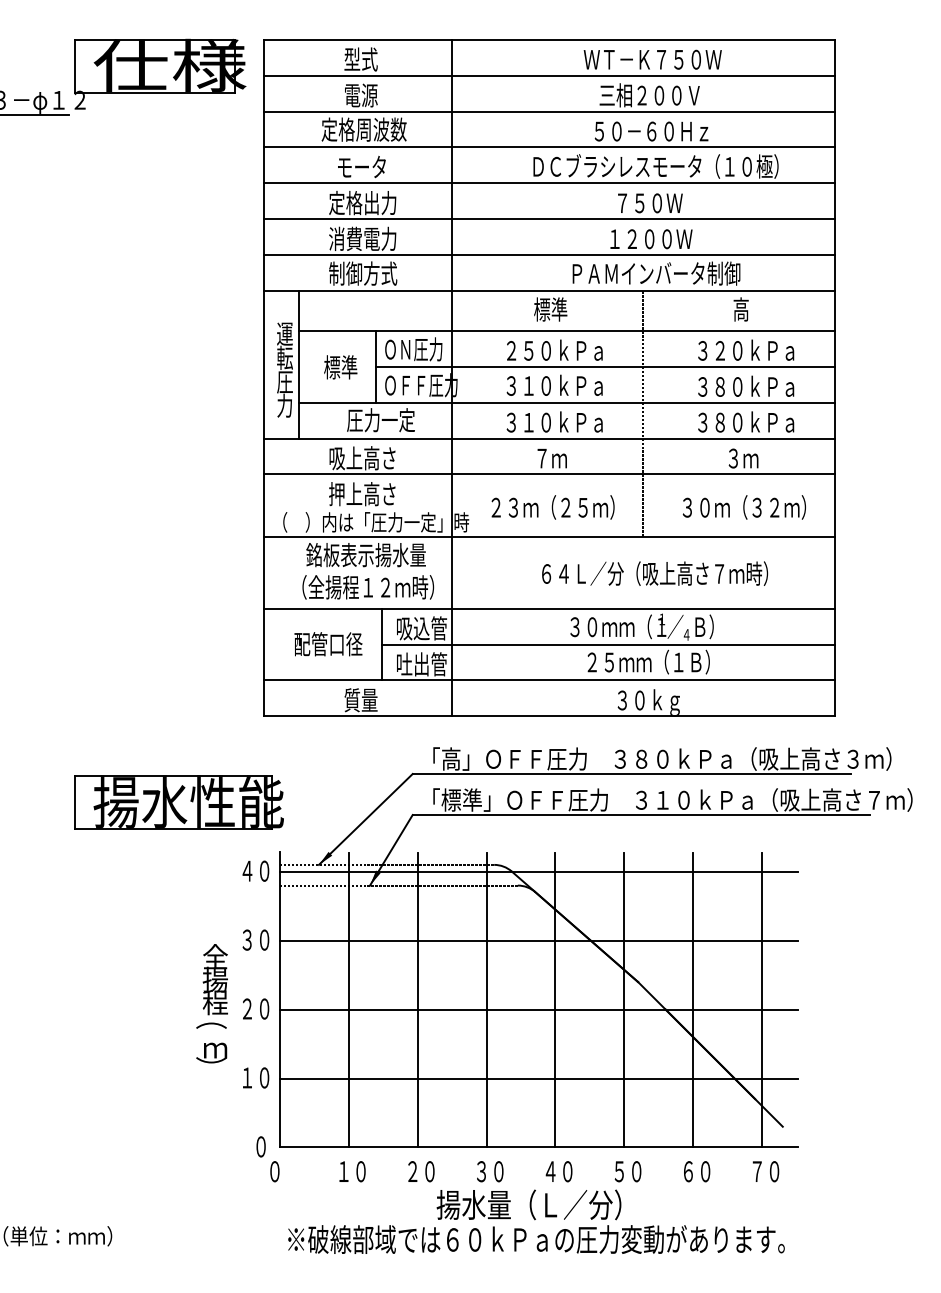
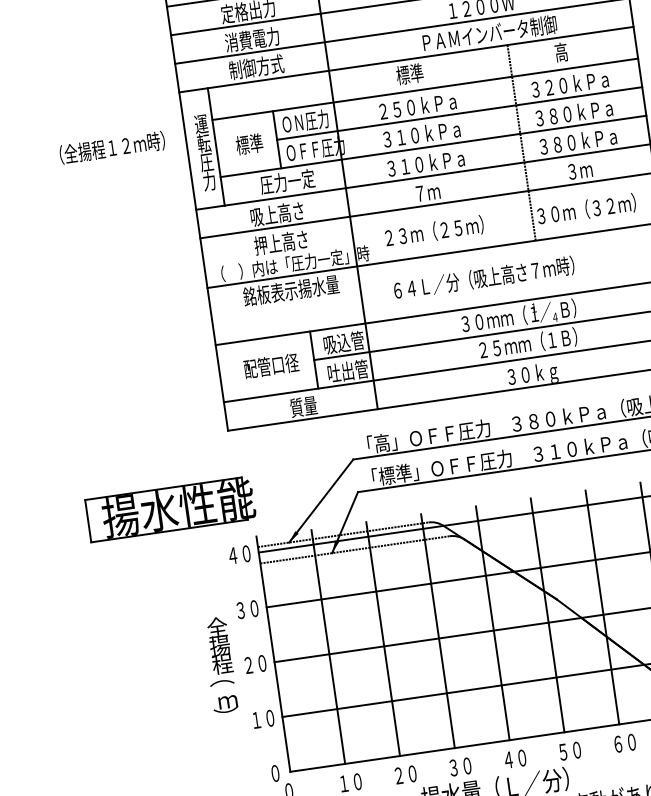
line: (643, 413) -> (521, 142), moved
text: (654, 573) -> (483, 277), moved
text: (368, 587) -> (112, 147), moved

